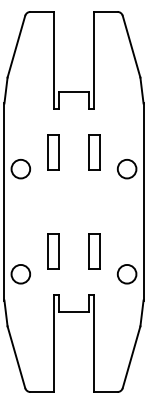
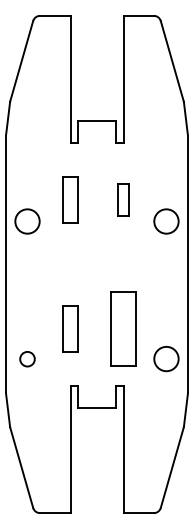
part: (94, 152) -> (123, 199), size x0.7
part: (94, 250) -> (123, 328), size x1.6
circle: (20, 274) -> (27, 359), size x0.6

